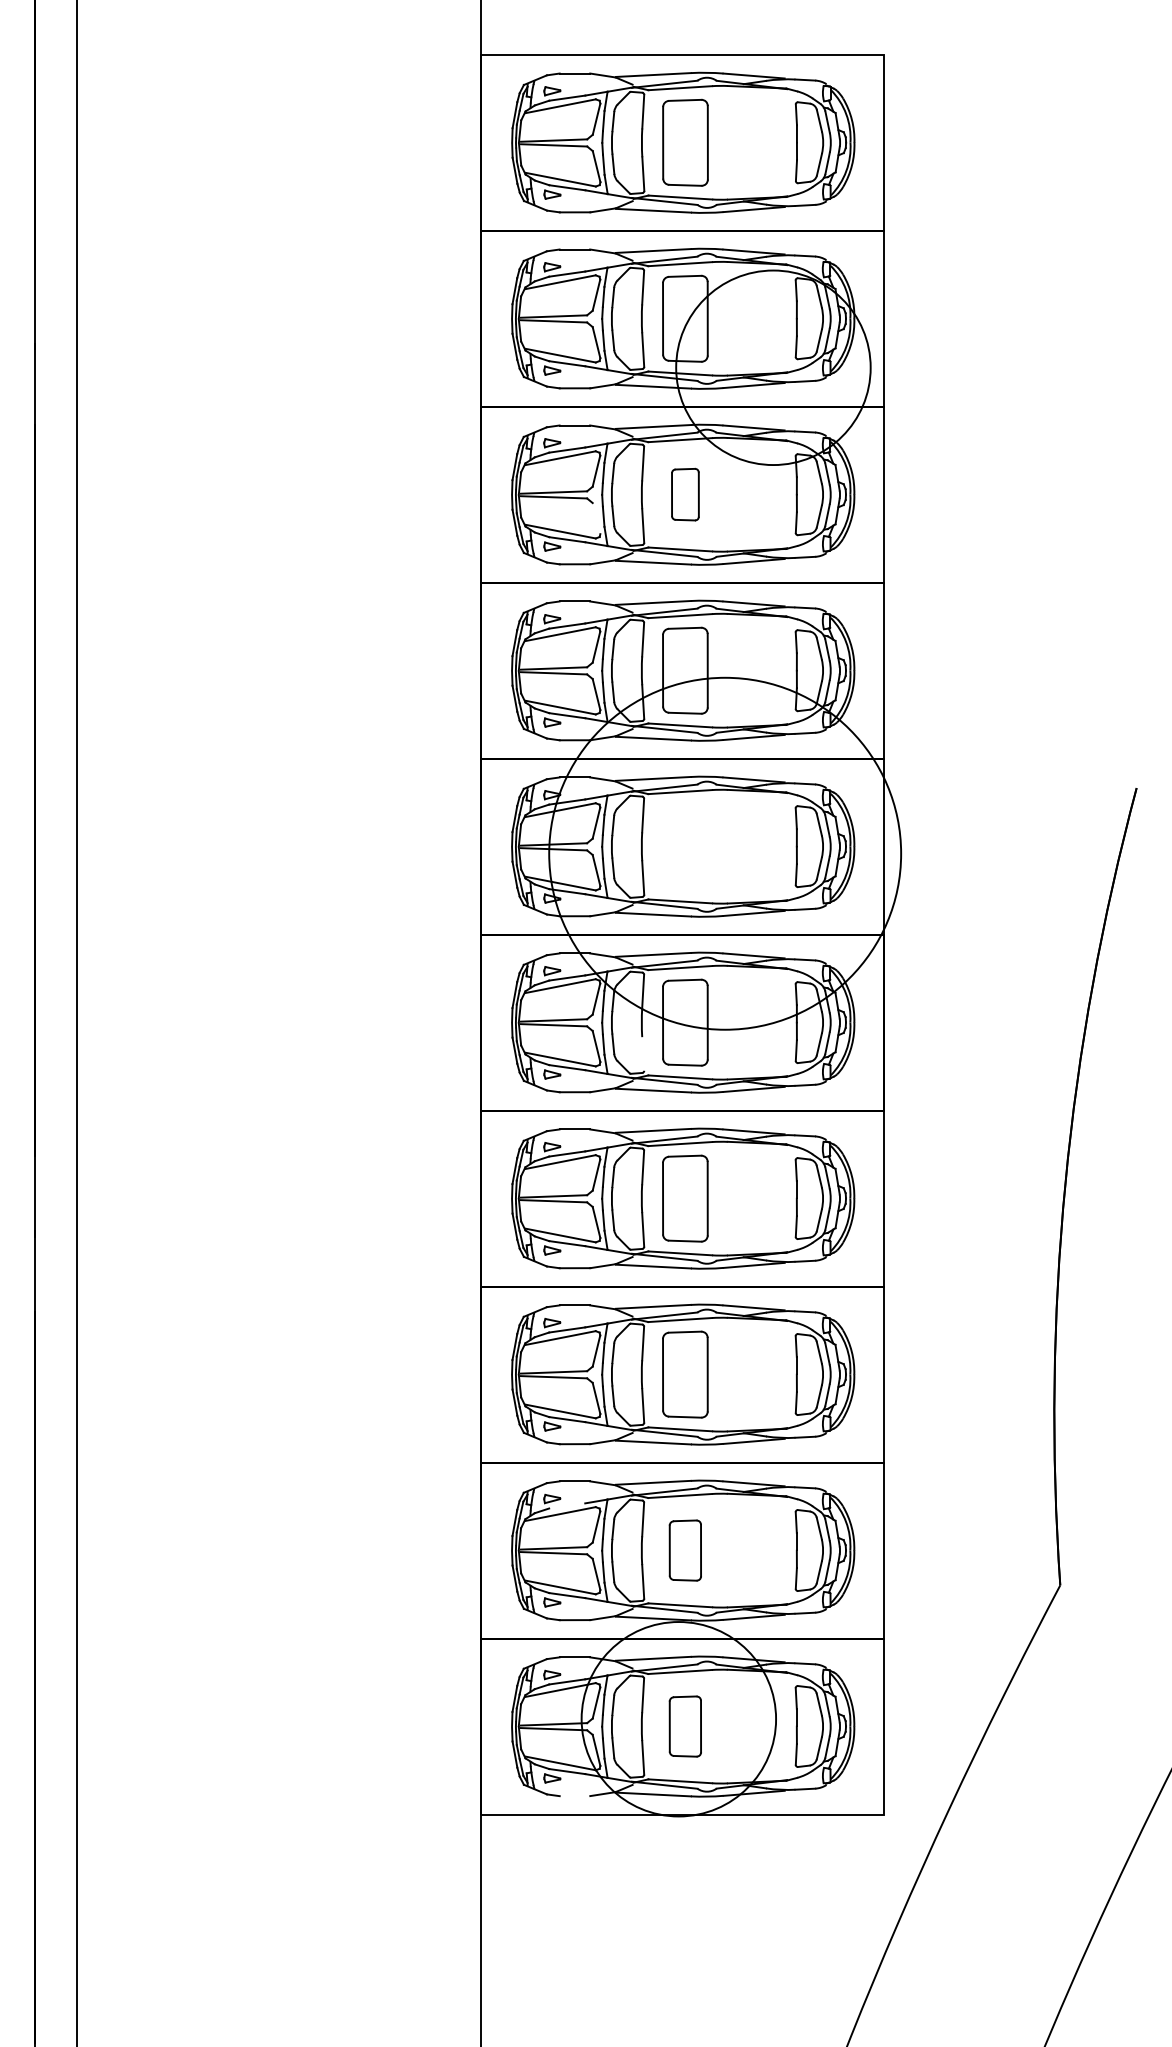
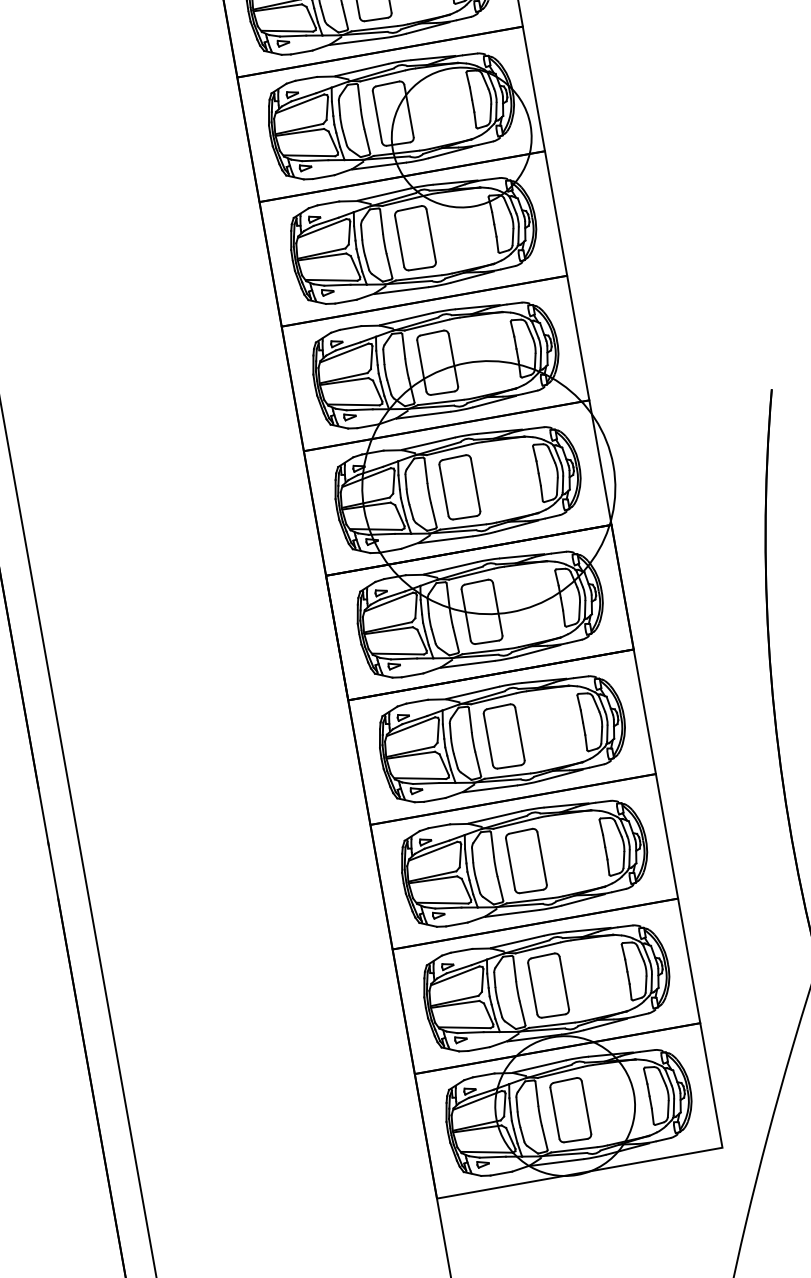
part: (685, 494) -> (415, 238), size x1.67
line: (596, 518) -> (355, 266), added
part: (685, 846) -> (459, 487), added
line: (643, 1053) -> (456, 639), added
line: (567, 1505) -> (459, 968), added
part: (685, 1550) -> (548, 985), size x1.43
part: (685, 1726) -> (570, 1110), size x1.43
line: (574, 1796) -> (501, 1173), added

